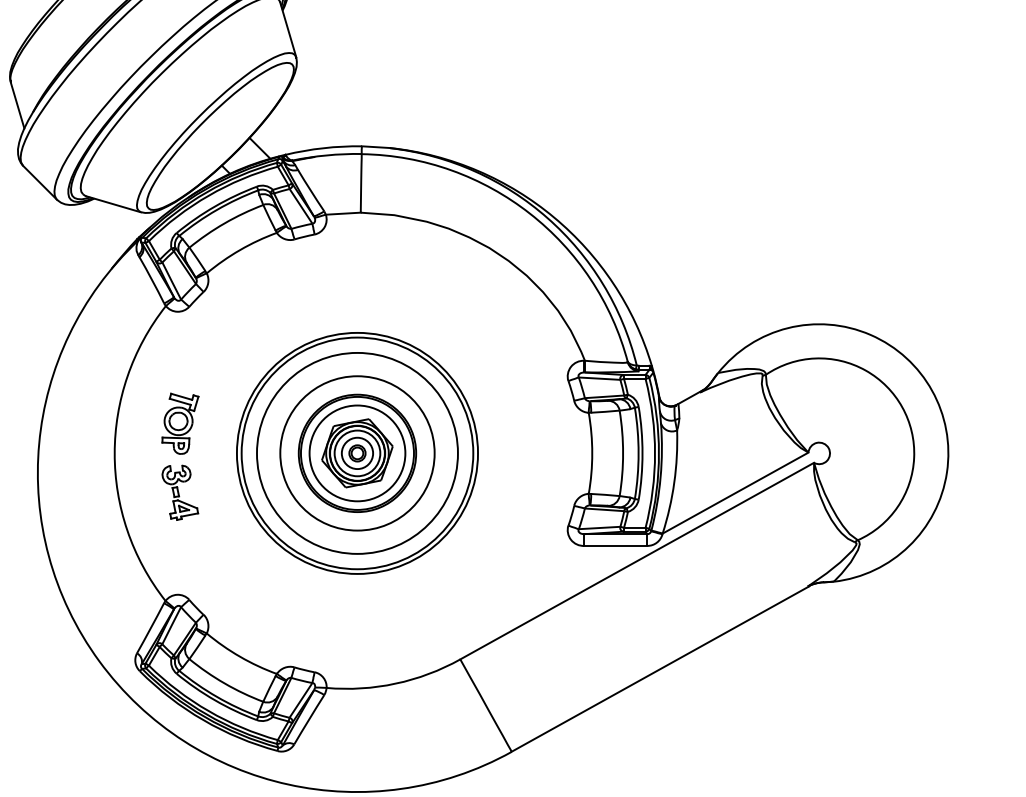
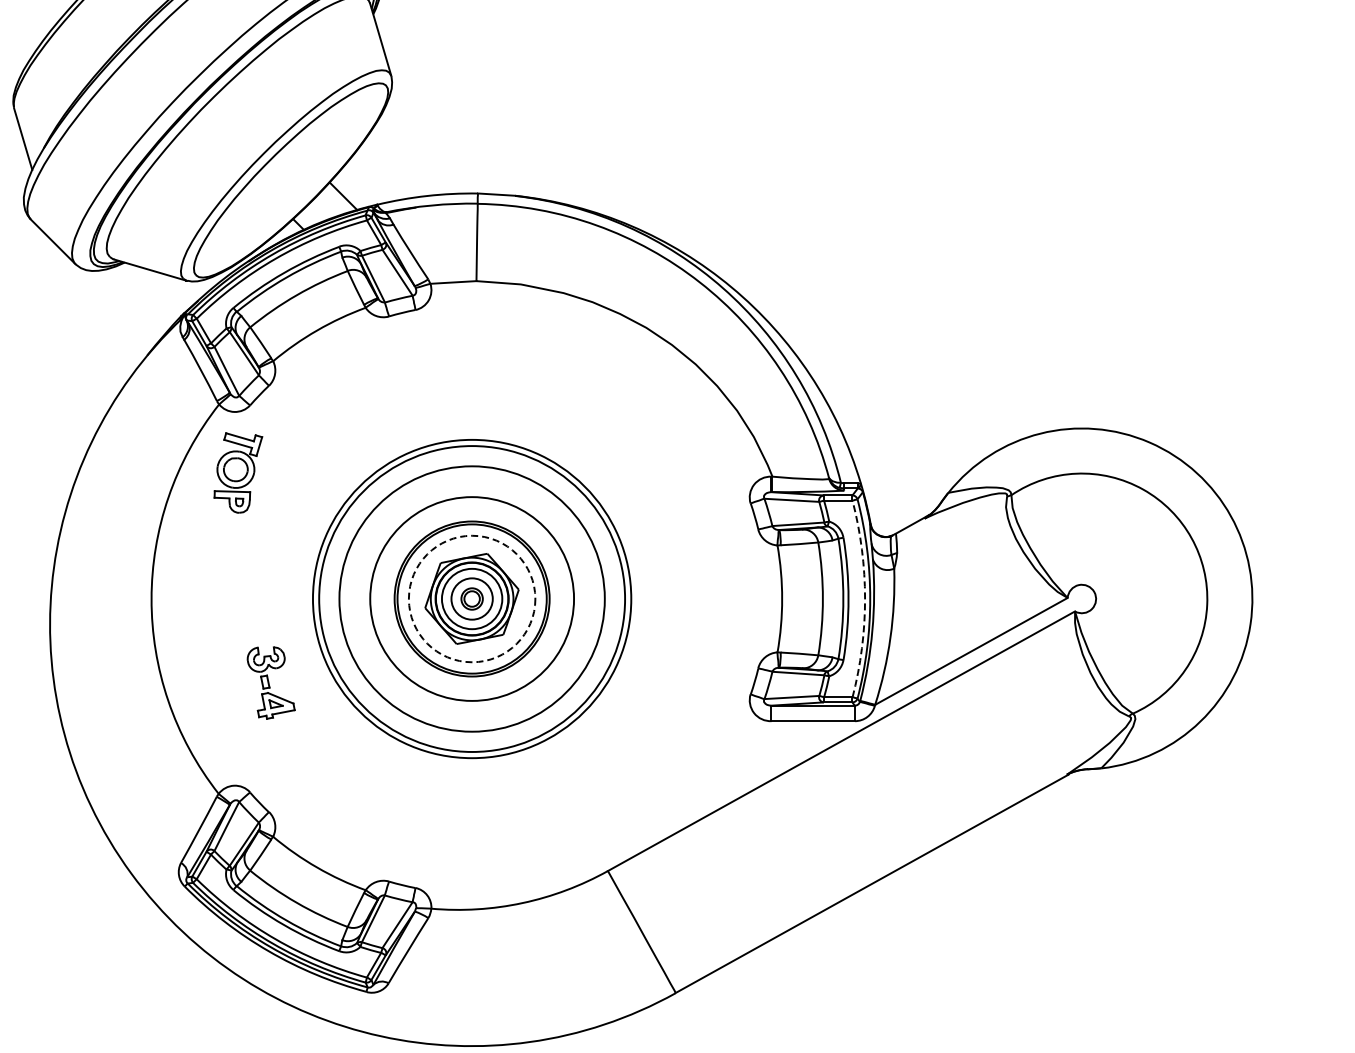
part: (180, 423) -> (238, 472), moved
circle: (356, 453) -> (471, 598), solid -> dashed
arc: (655, 453) -> (865, 599), solid -> dashed
part: (179, 492) -> (270, 682), moved

